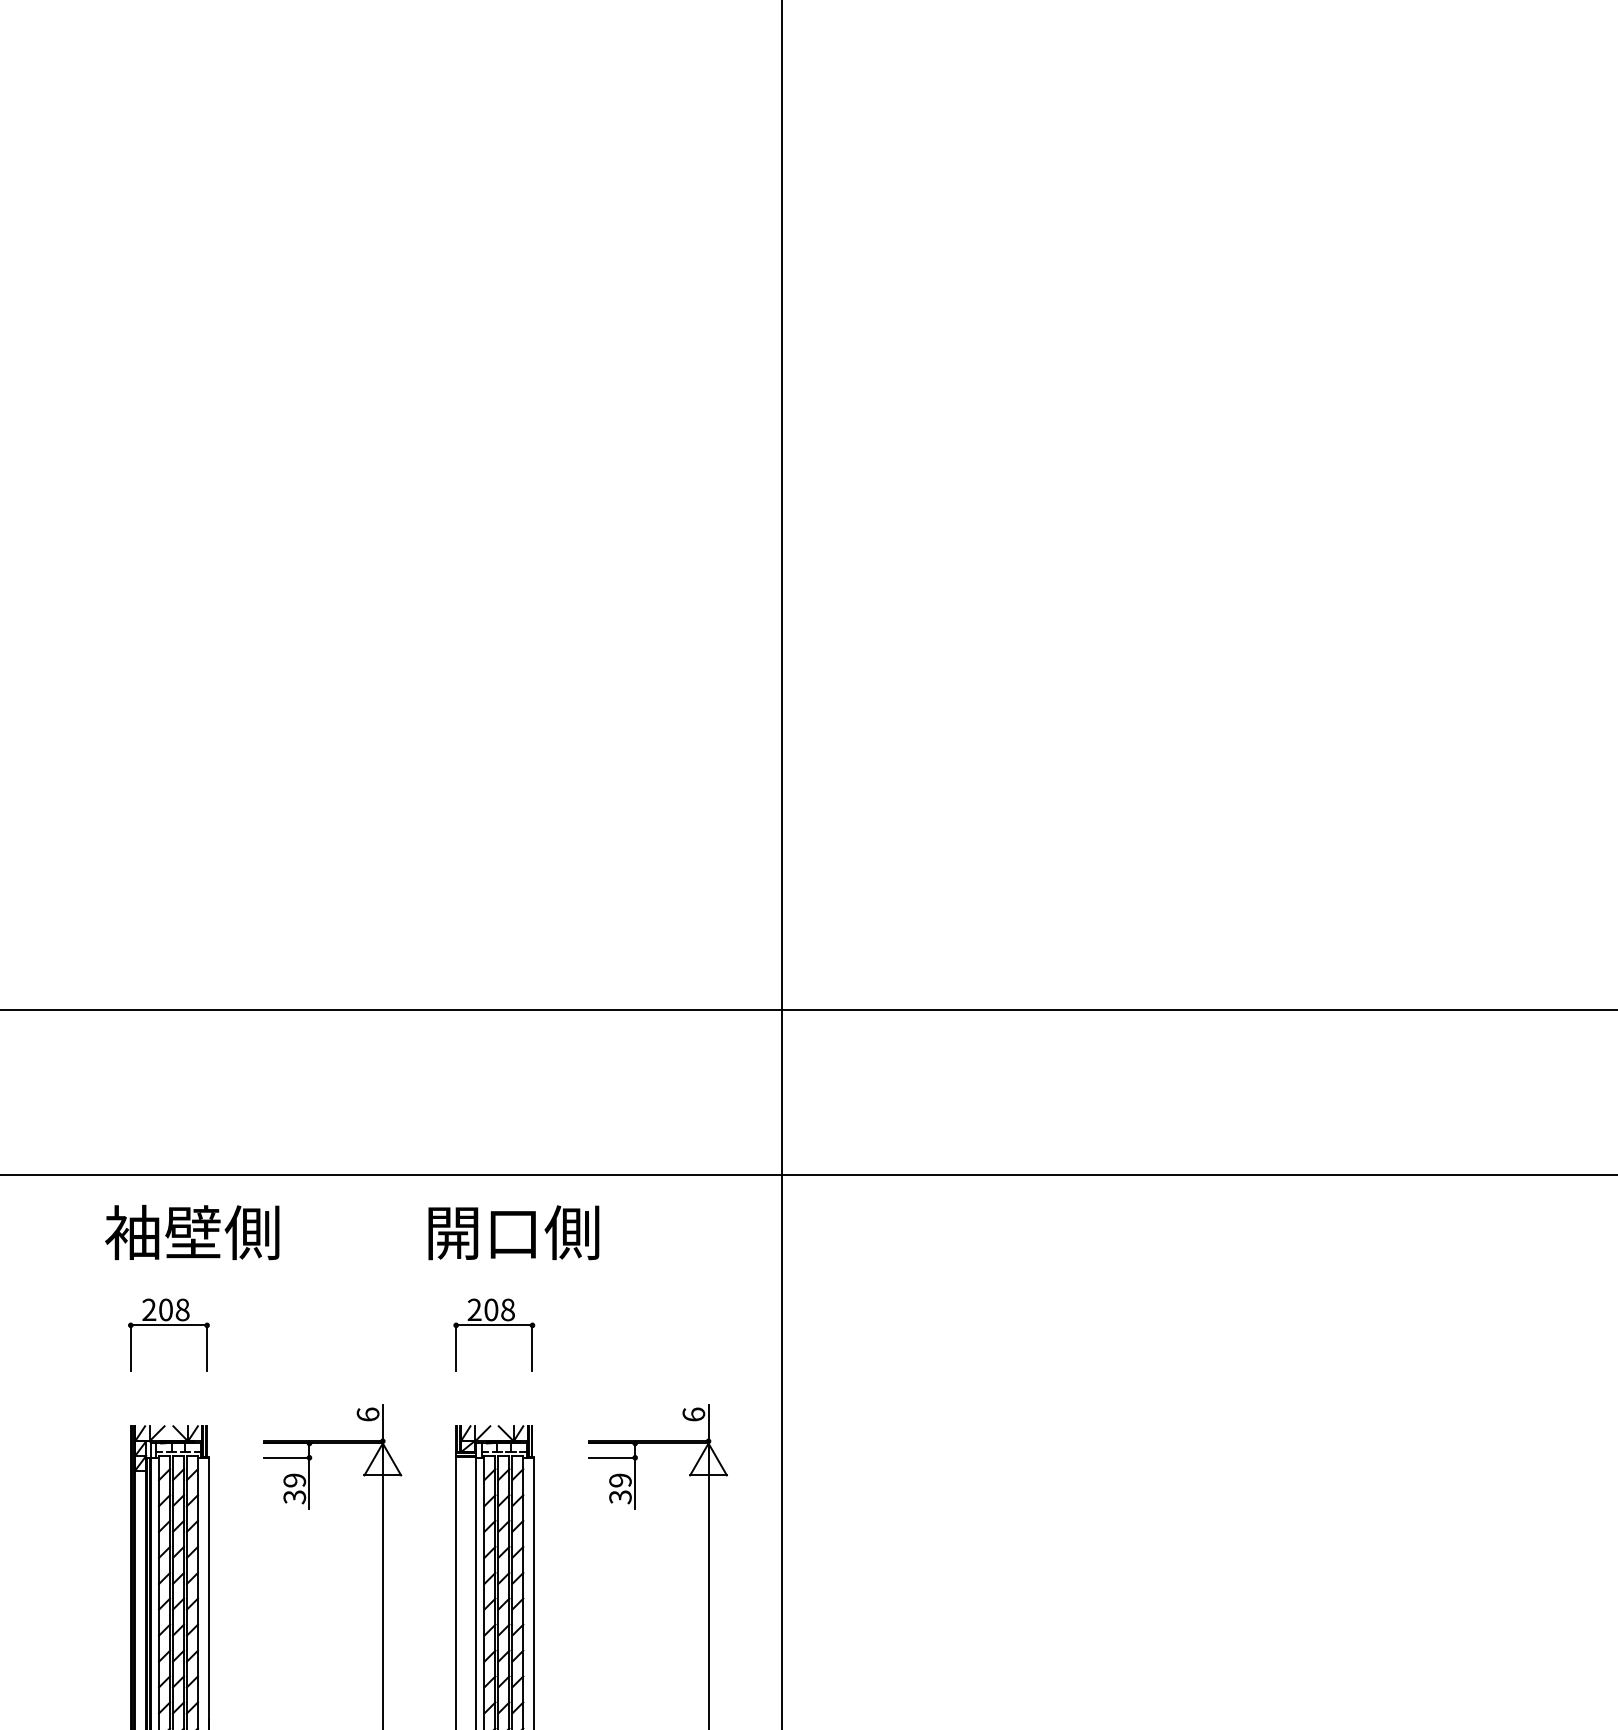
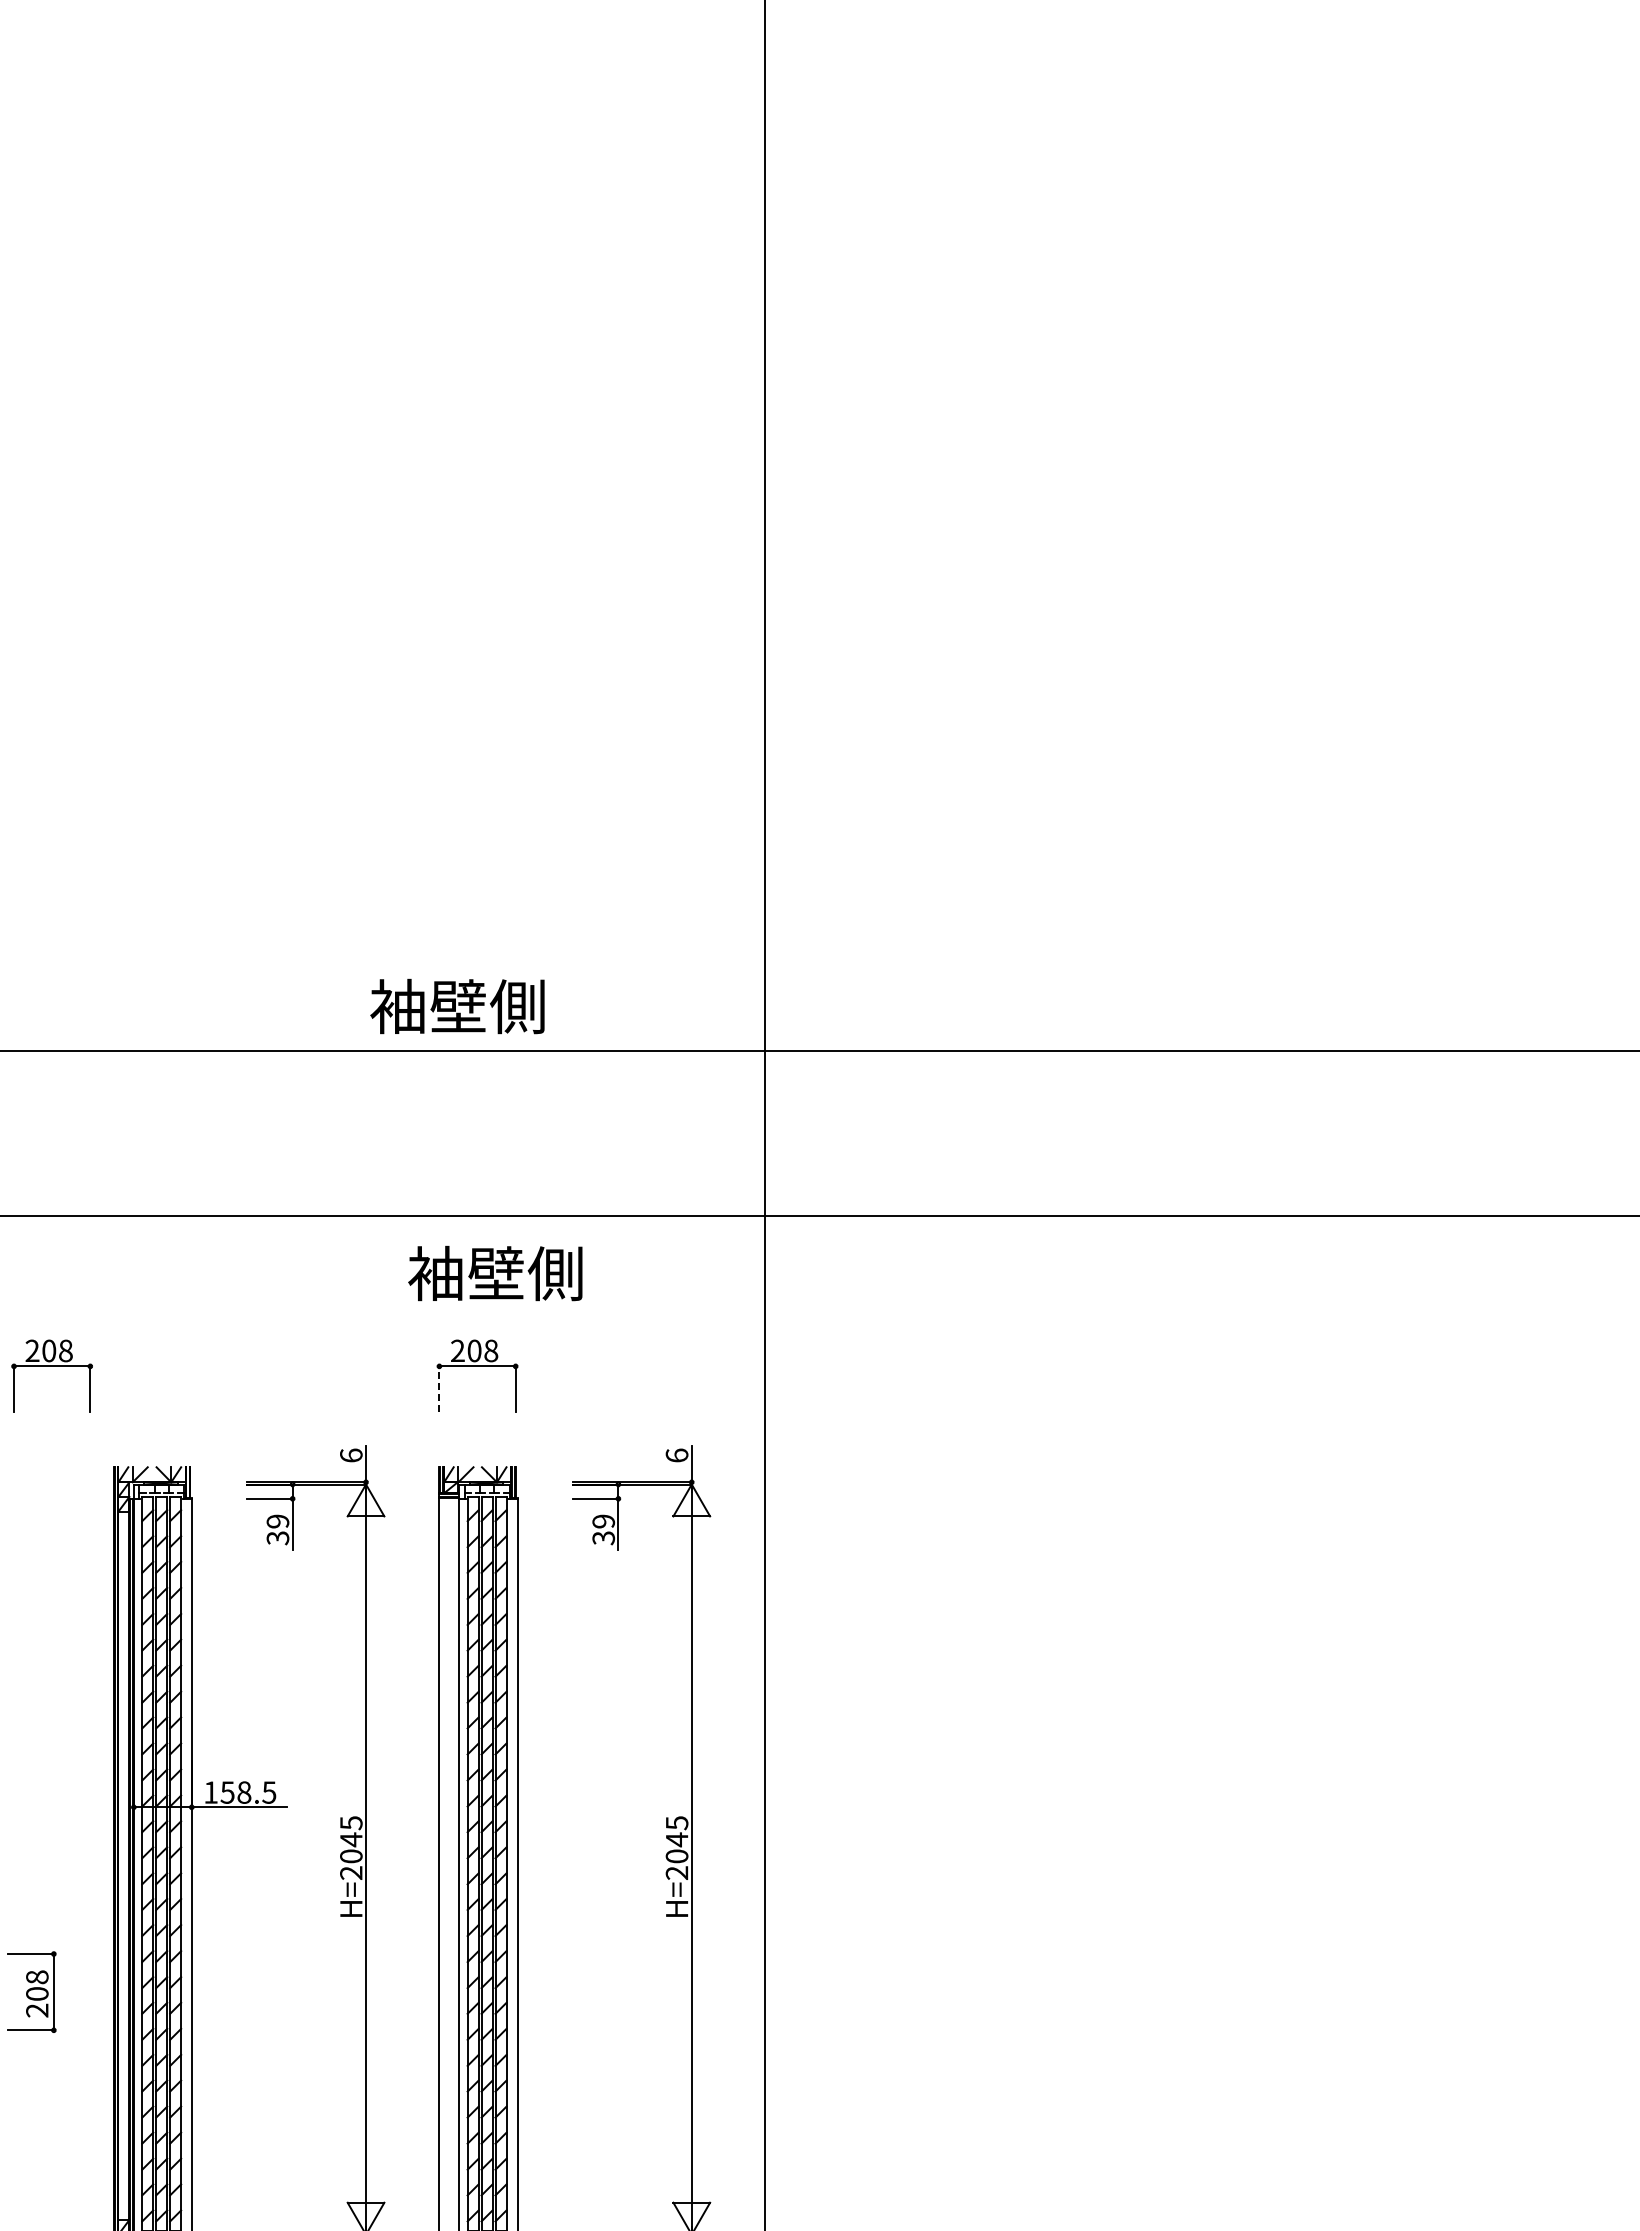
text: (192, 1232) -> (457, 1006), moved
text: (482, 1232) -> (465, 1273), 開口側 -> 袖壁側
part: (168, 1325) -> (51, 1366), moved
line: (456, 1348) -> (439, 1389), solid -> dashed

